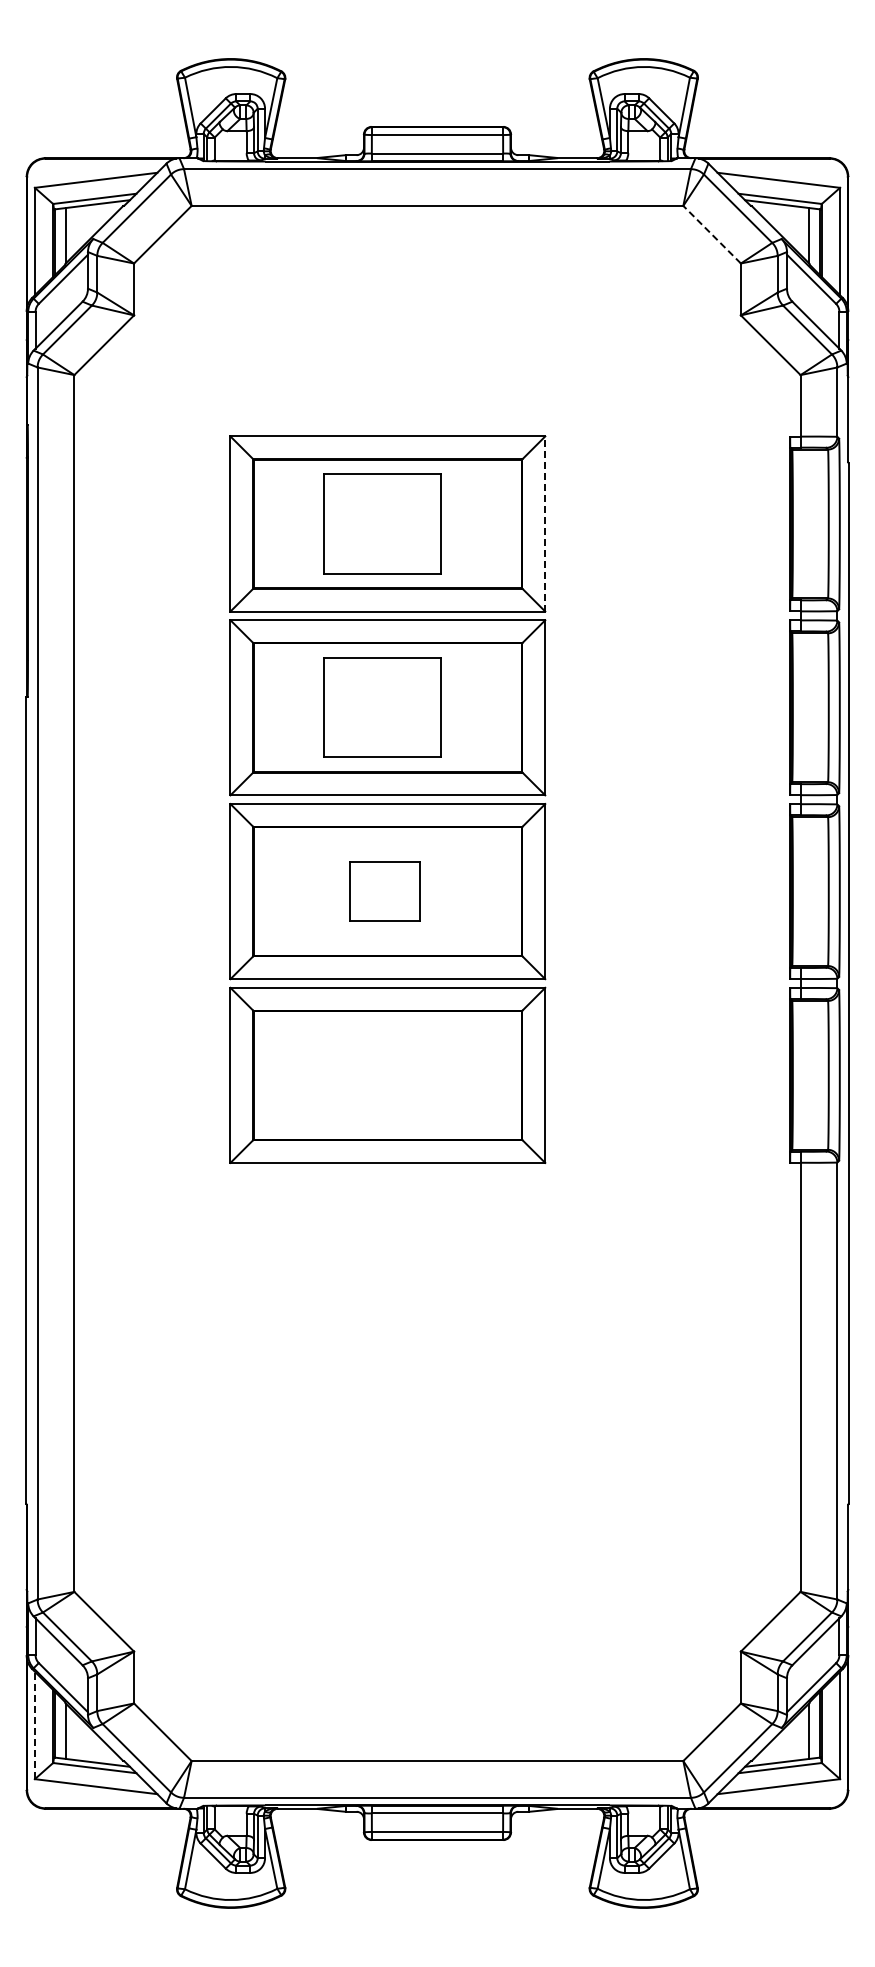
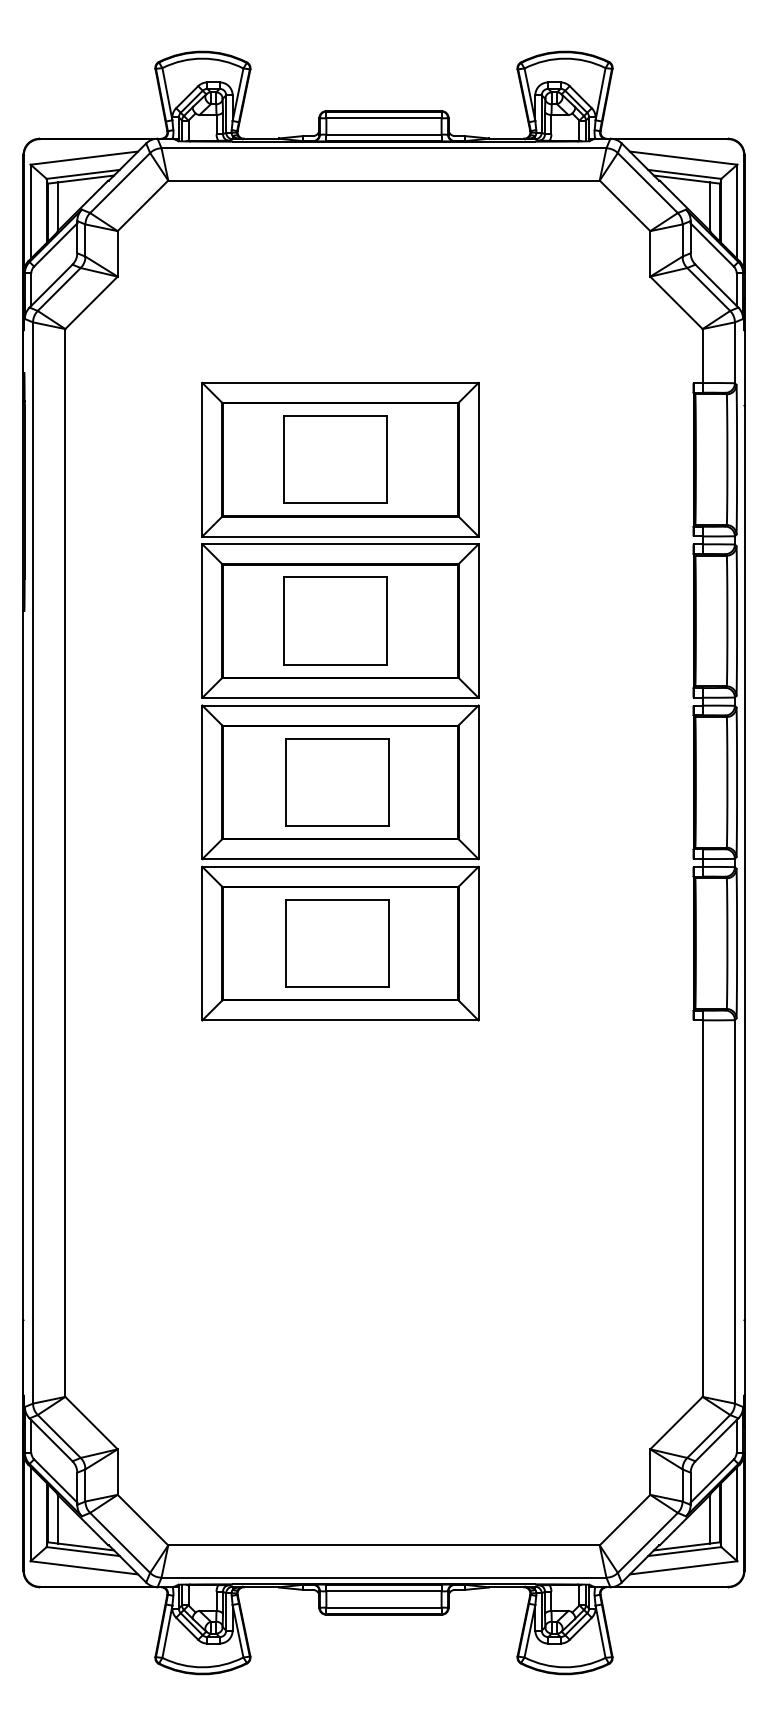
line: (712, 234) -> (625, 205), dashed -> solid
line: (545, 524) -> (478, 460), dashed -> solid
part: (384, 891) -> (337, 782), size x1.67
part: (384, 1075) -> (337, 943), added
line: (34, 1725) -> (30, 1514), dashed -> solid

